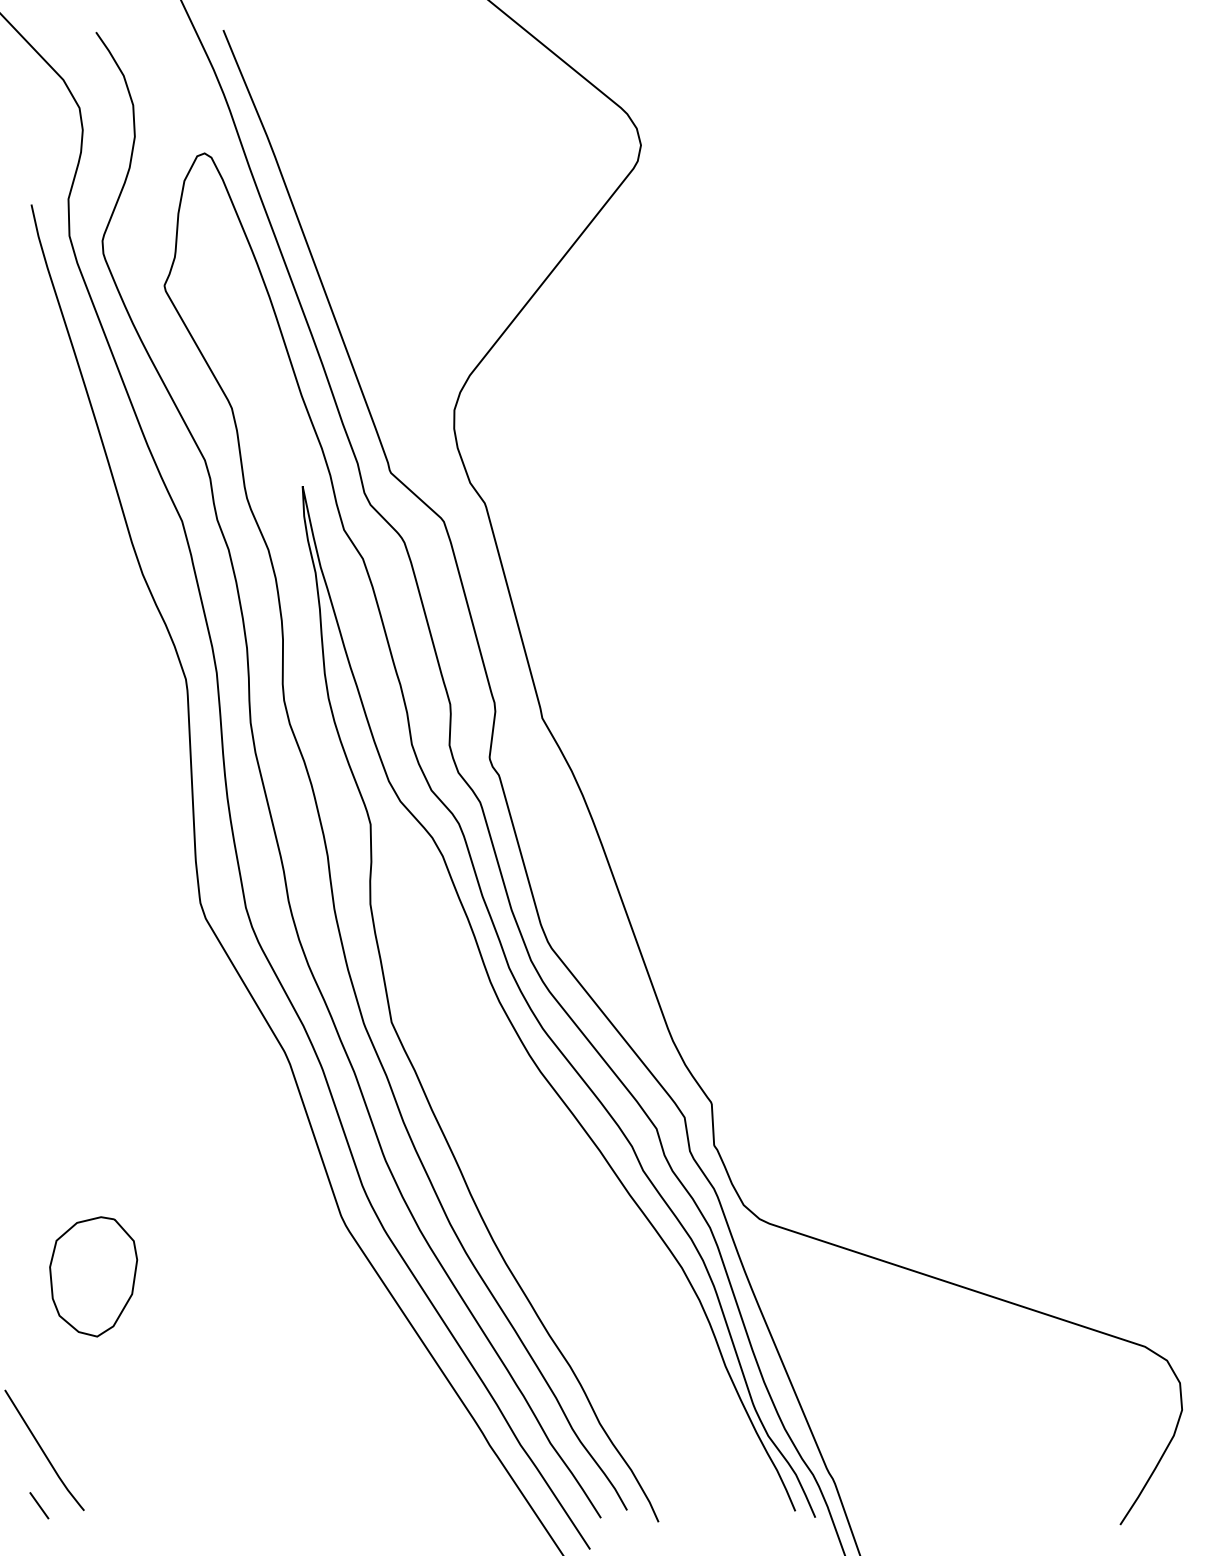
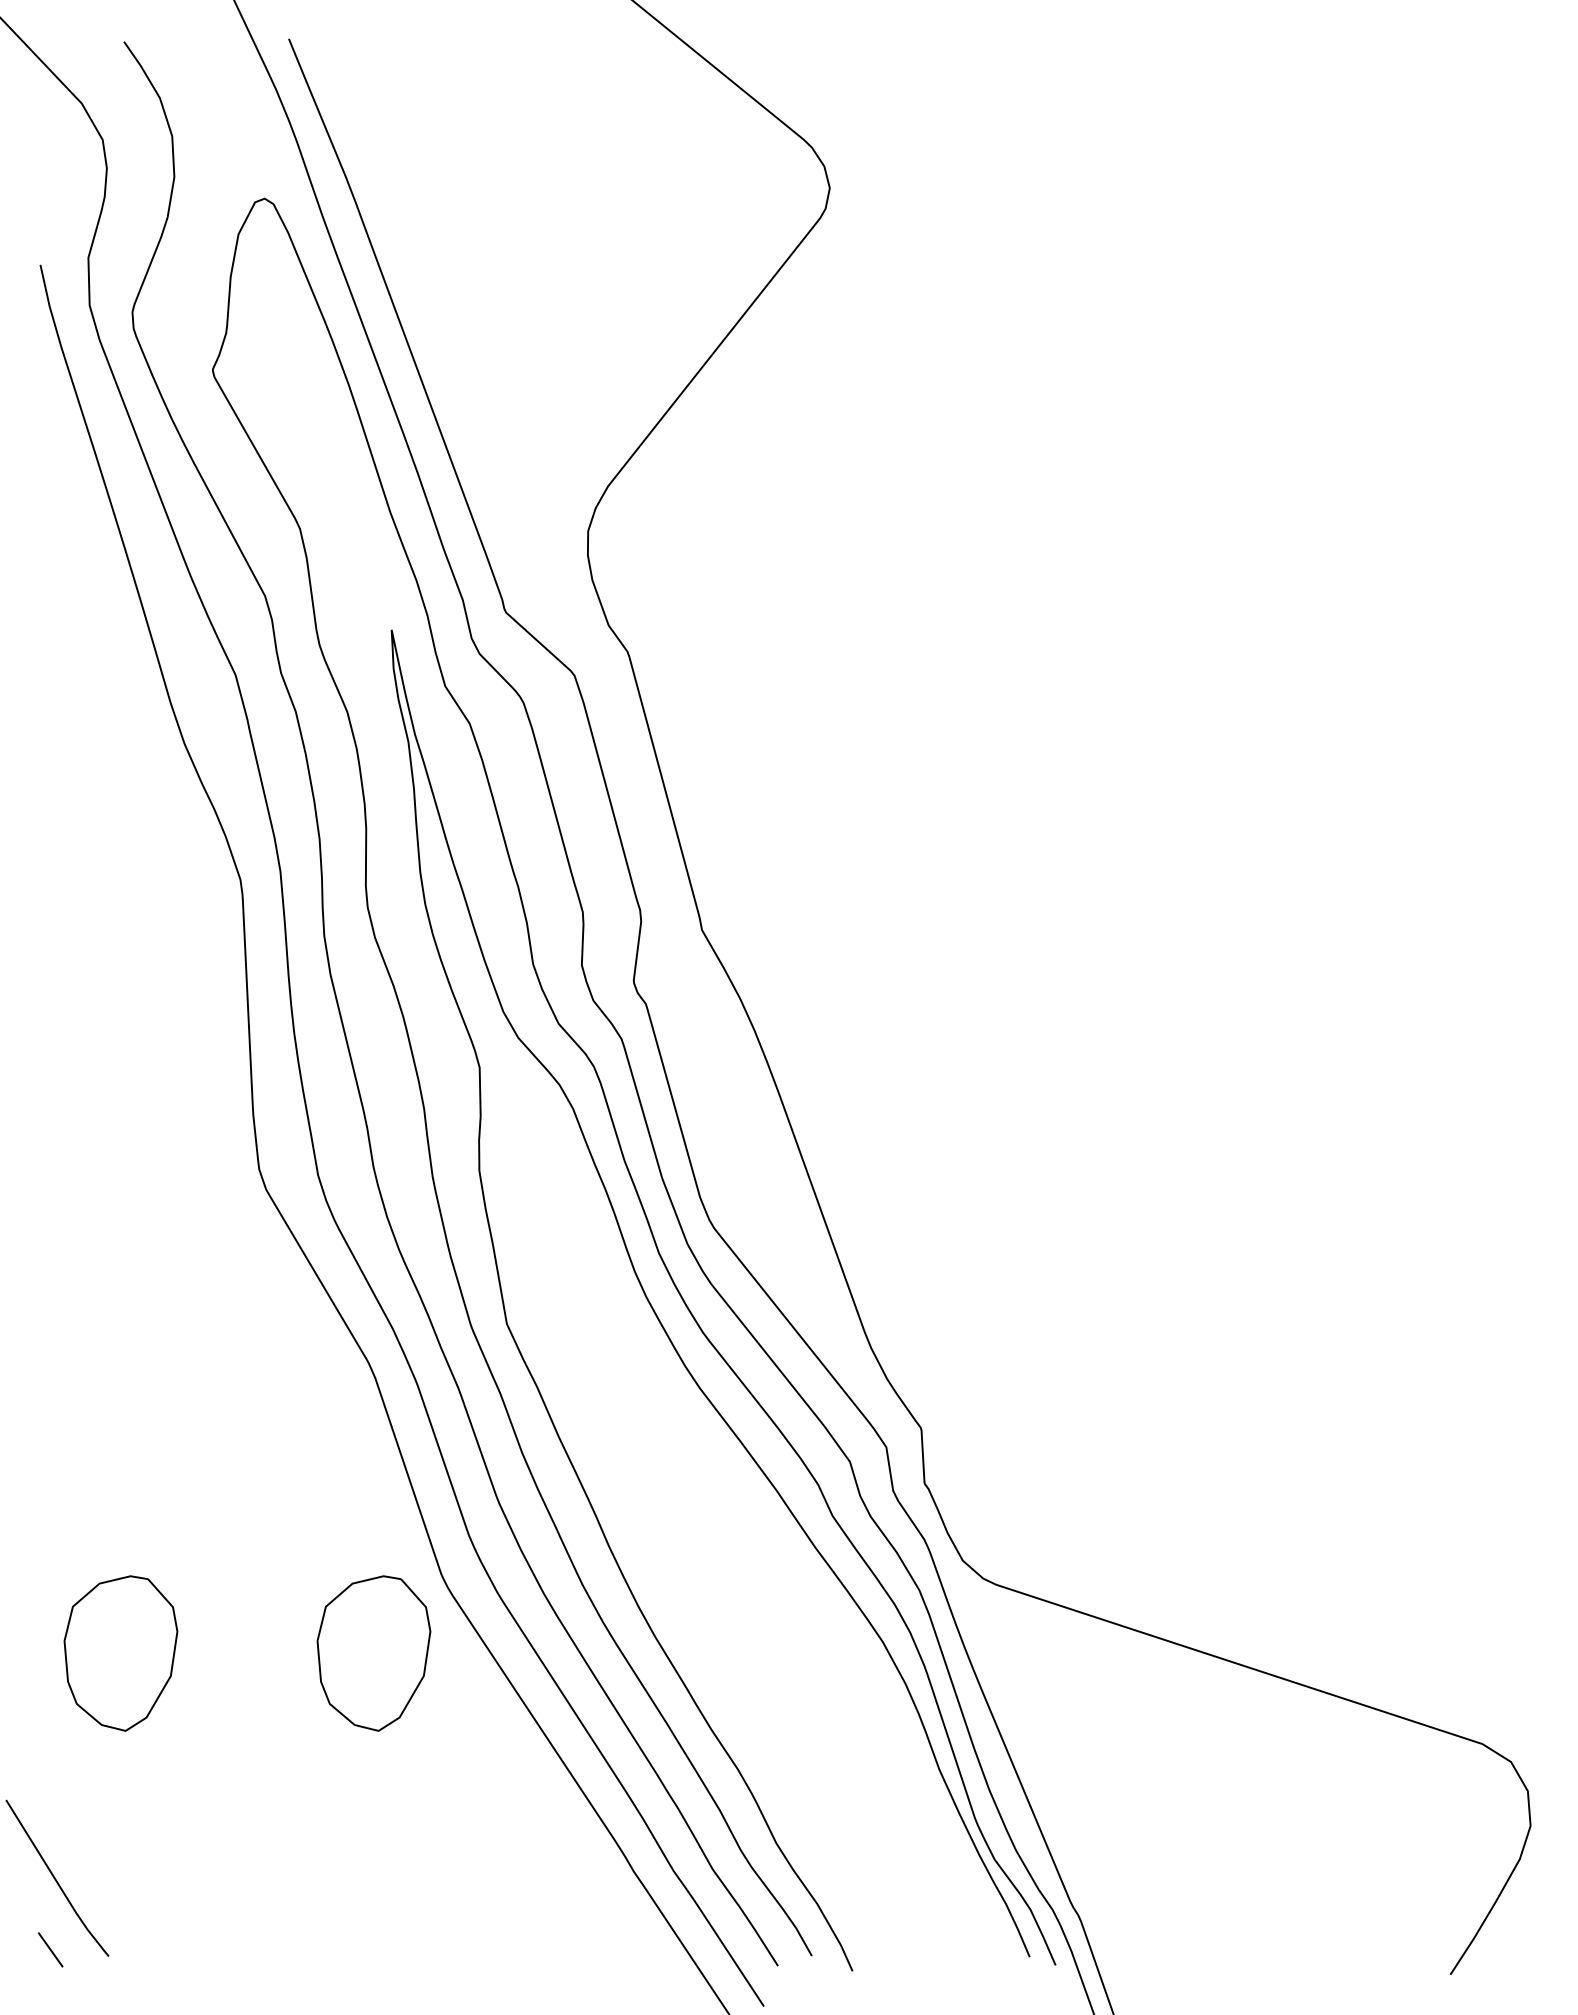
part: (288, 1276) -> (373, 1653), added

